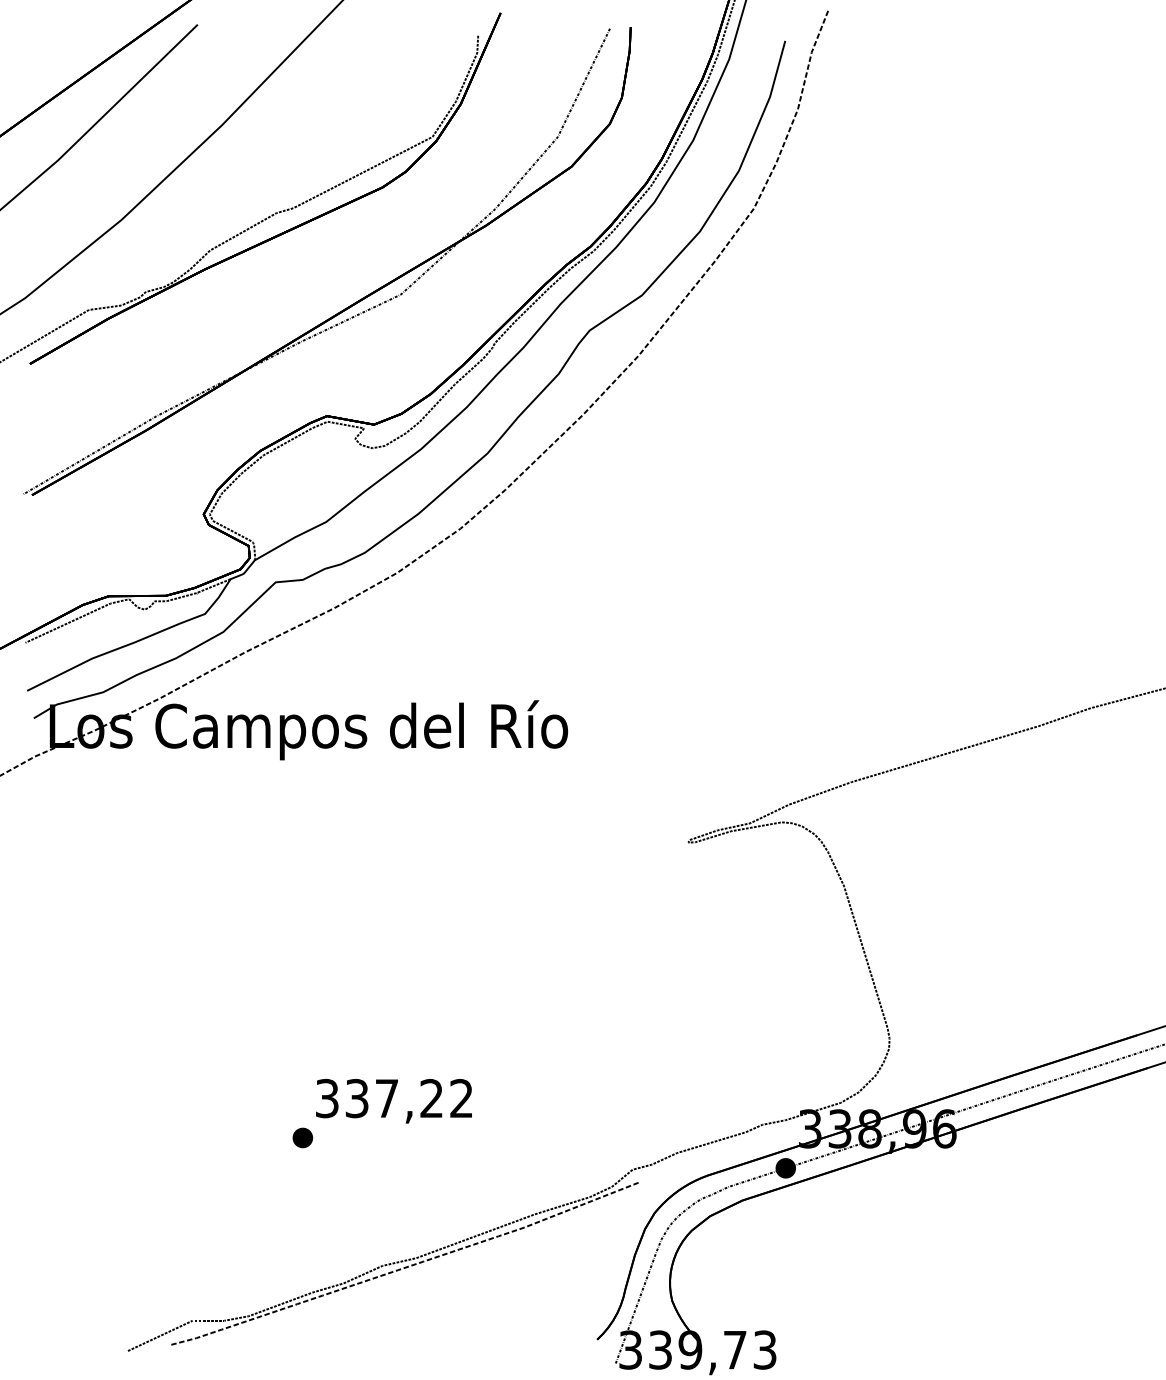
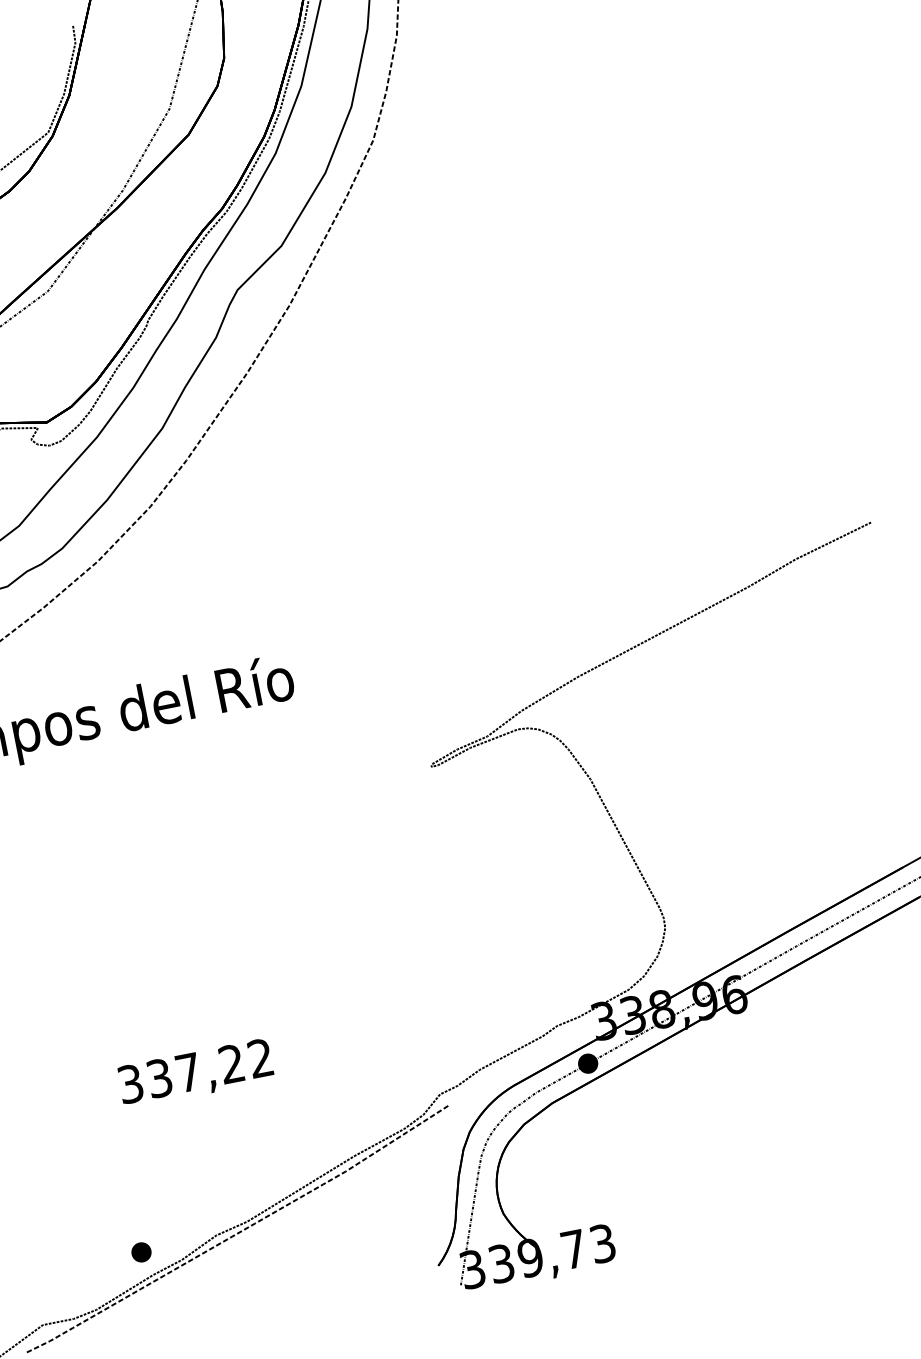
part: (302, 1137) -> (141, 1252), moved

